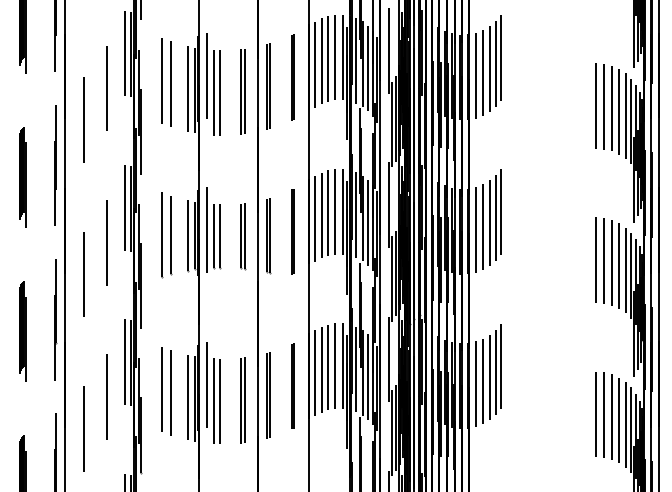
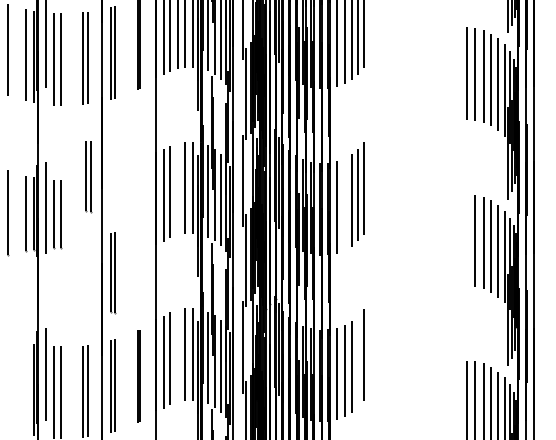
line: (328, 212) -> (177, 188), removed
line: (483, 227) -> (345, 204), removed
line: (292, 231) -> (138, 209), removed
part: (243, 236) -> (89, 176), moved
part: (268, 236) -> (112, 273), moved
line: (596, 260) -> (466, 240), removed
line: (328, 367) -> (177, 355), removed
line: (495, 372) -> (357, 361), removed
line: (171, 392) -> (8, 382), removed
line: (187, 397) -> (25, 388), removed

